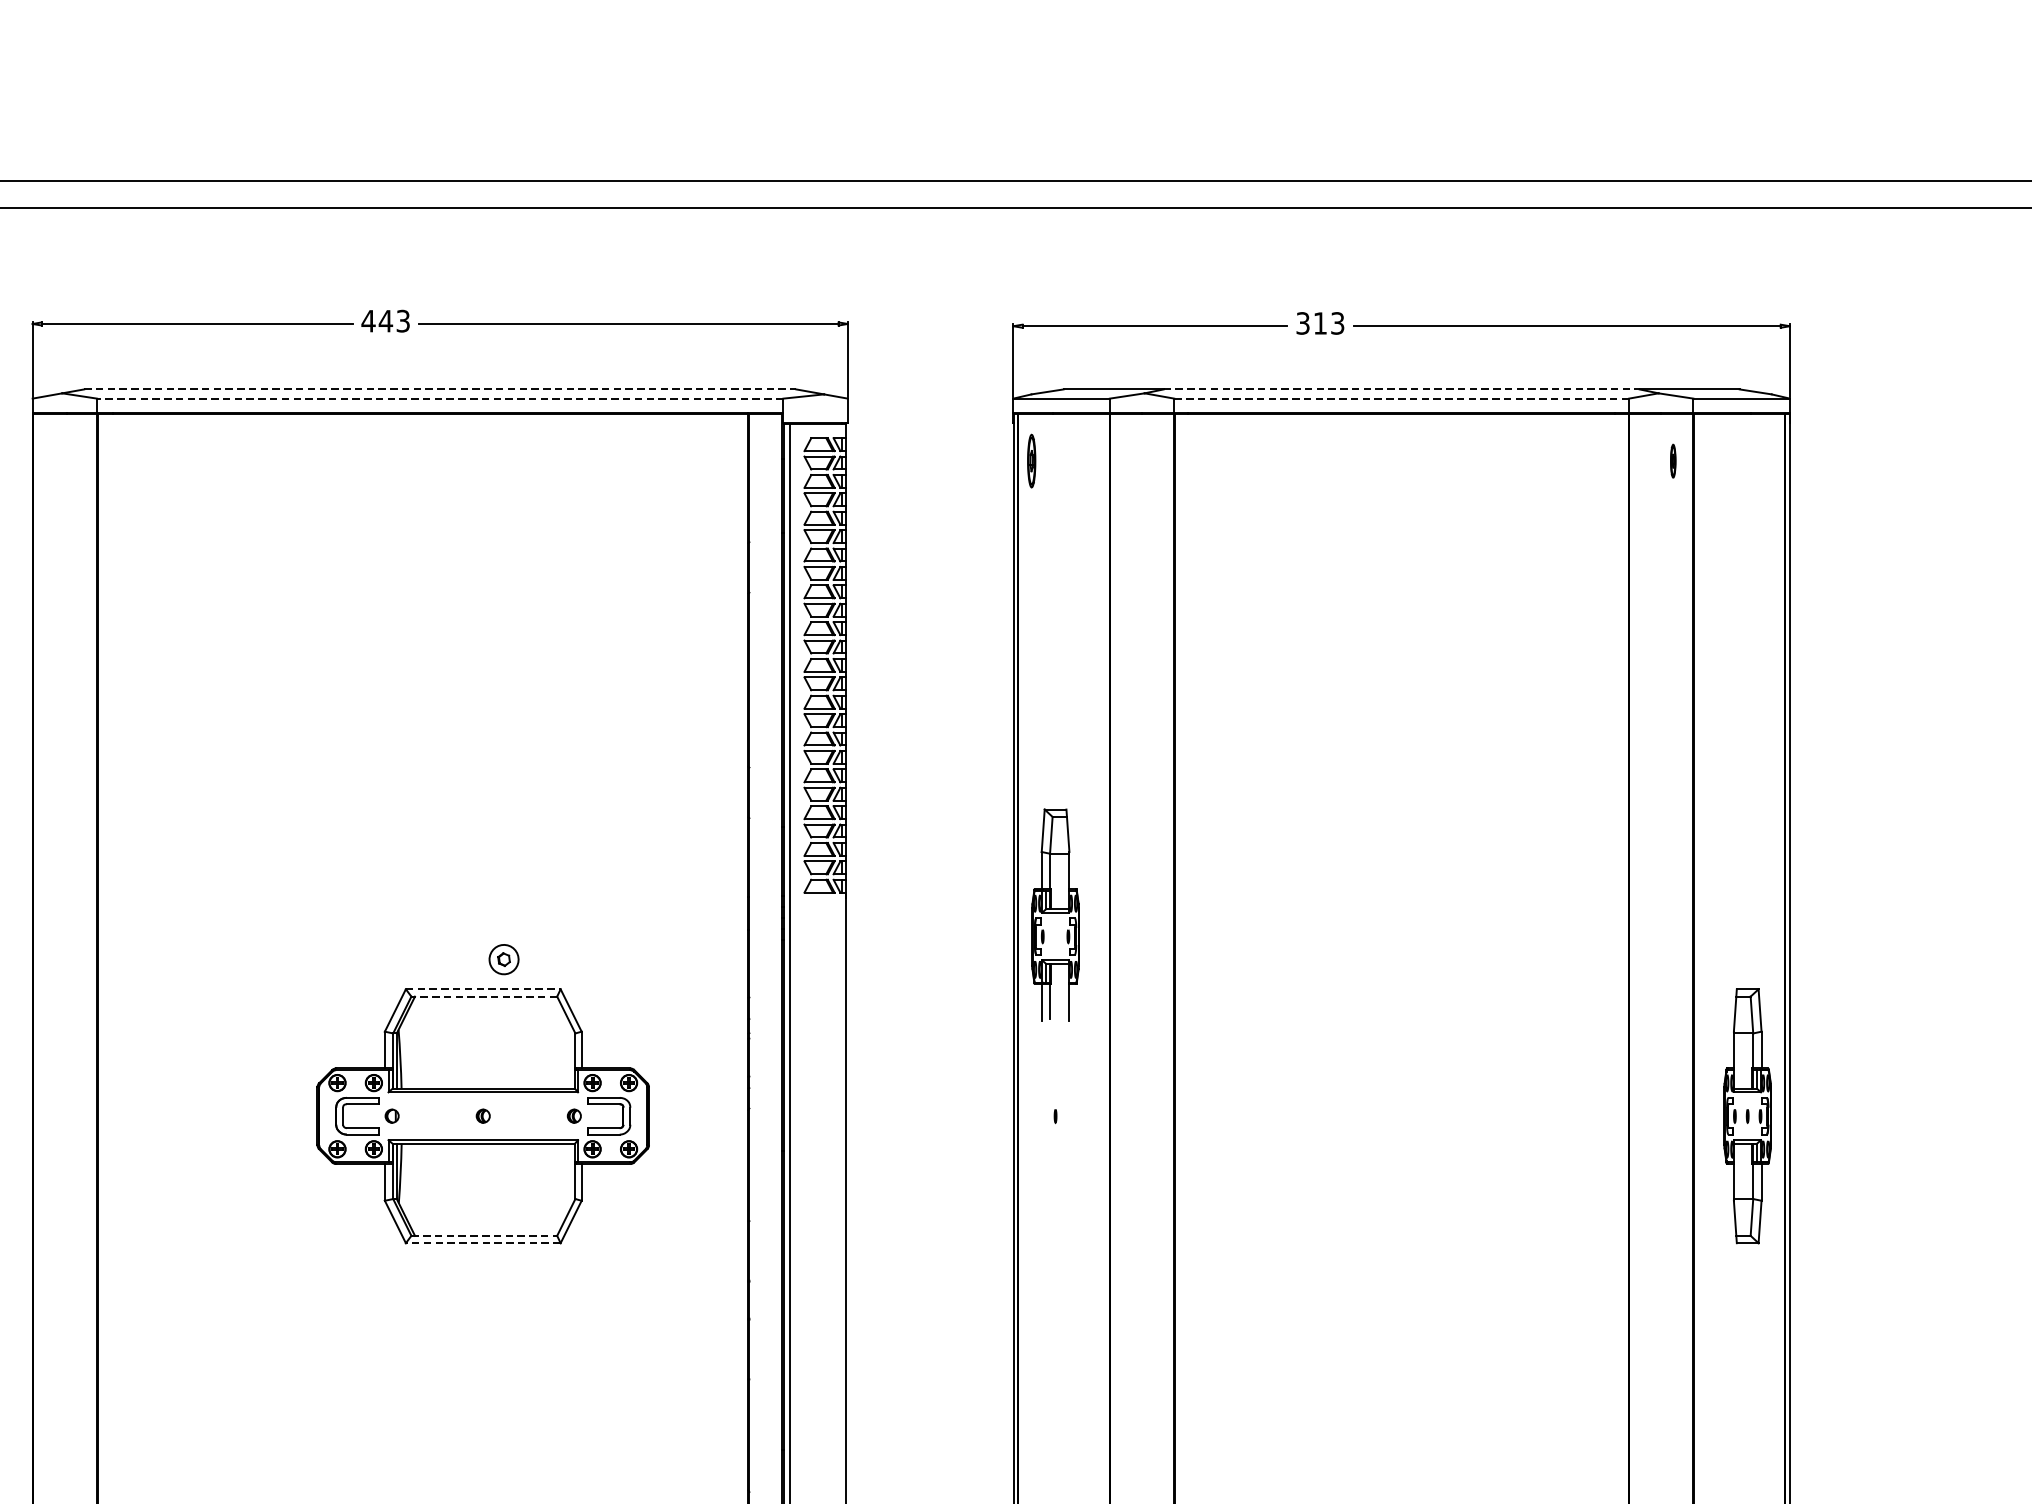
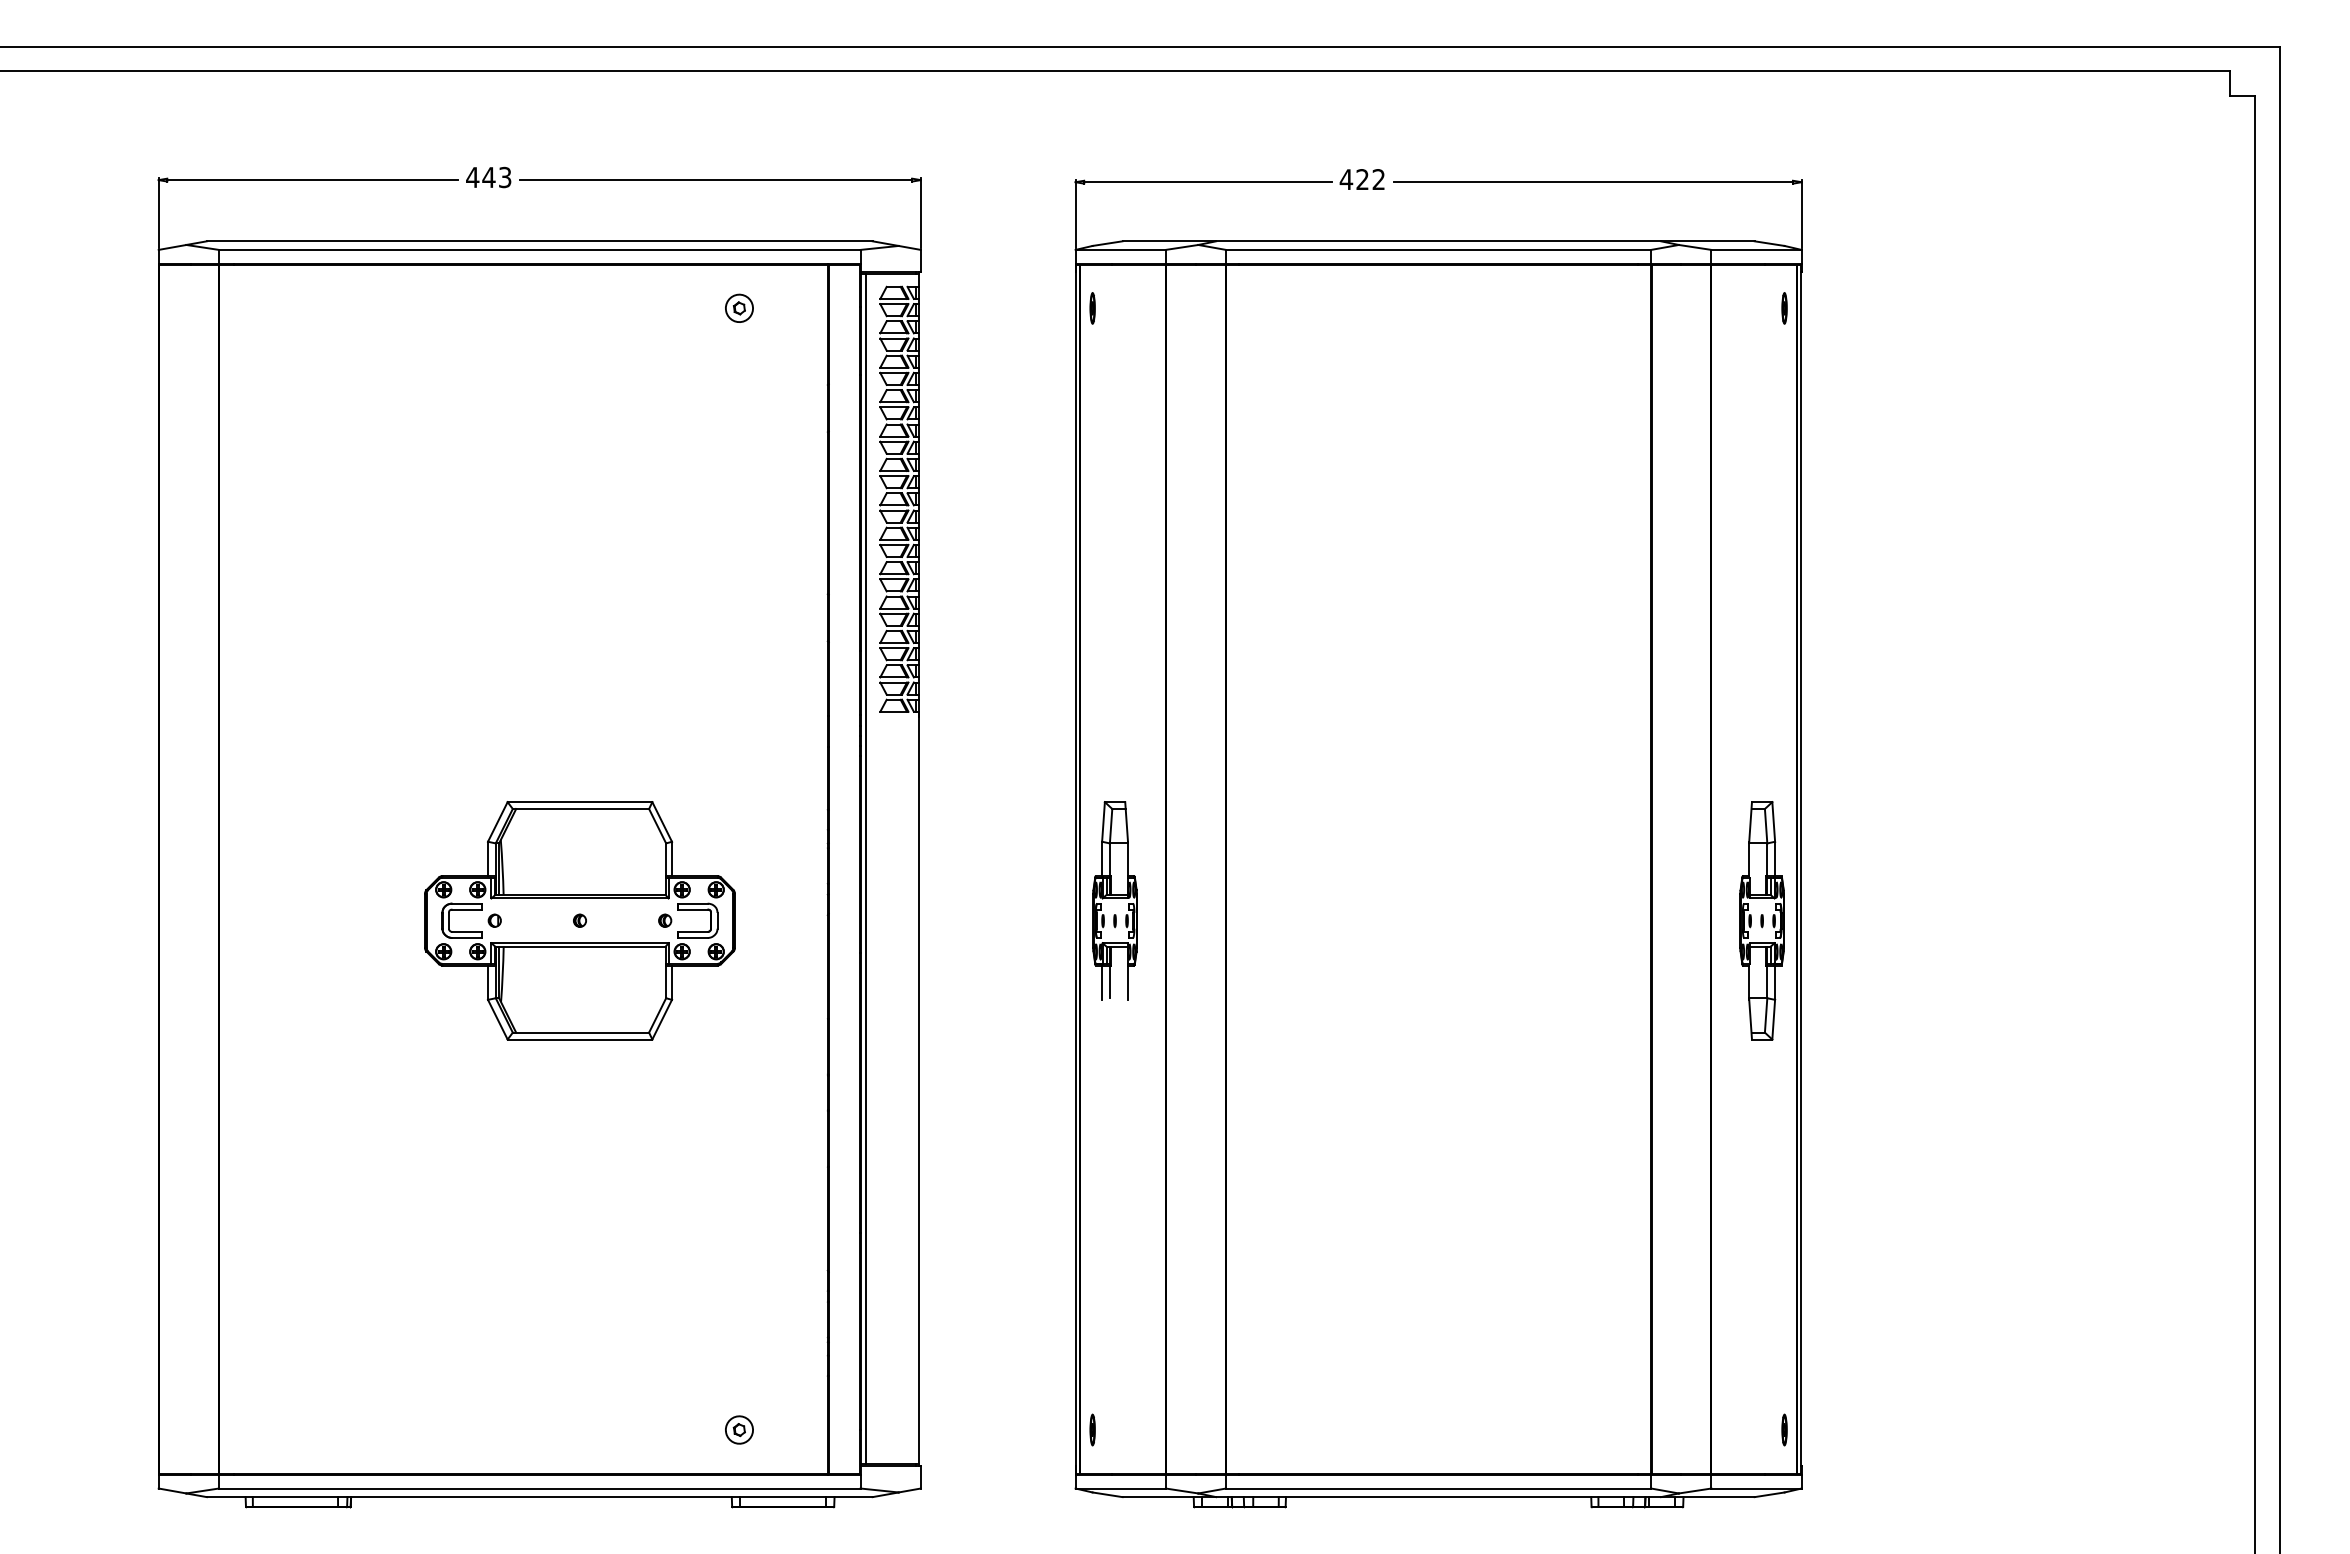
text: (1319, 323) -> (1361, 179), 313 -> 422
line: (439, 389) -> (539, 241), dashed -> solid
line: (1402, 389) -> (1439, 241), dashed -> solid
line: (439, 398) -> (539, 249), dashed -> solid
line: (1401, 398) -> (1438, 249), dashed -> solid
part: (1031, 461) -> (1092, 308), size x0.62
part: (1673, 461) -> (1784, 308), moved
part: (1054, 914) -> (1114, 900), moved
part: (504, 958) -> (739, 307), moved
line: (483, 989) -> (580, 802), dashed -> solid
line: (483, 997) -> (580, 809), dashed -> solid
line: (484, 1235) -> (581, 1032), dashed -> solid
line: (482, 1243) -> (579, 1039), dashed -> solid

